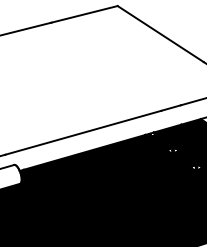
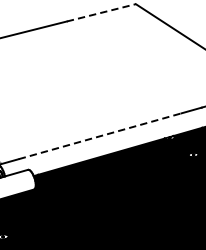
line: (85, 14) -> (102, 12), solid -> dashed
line: (83, 132) -> (100, 135), solid -> dashed

